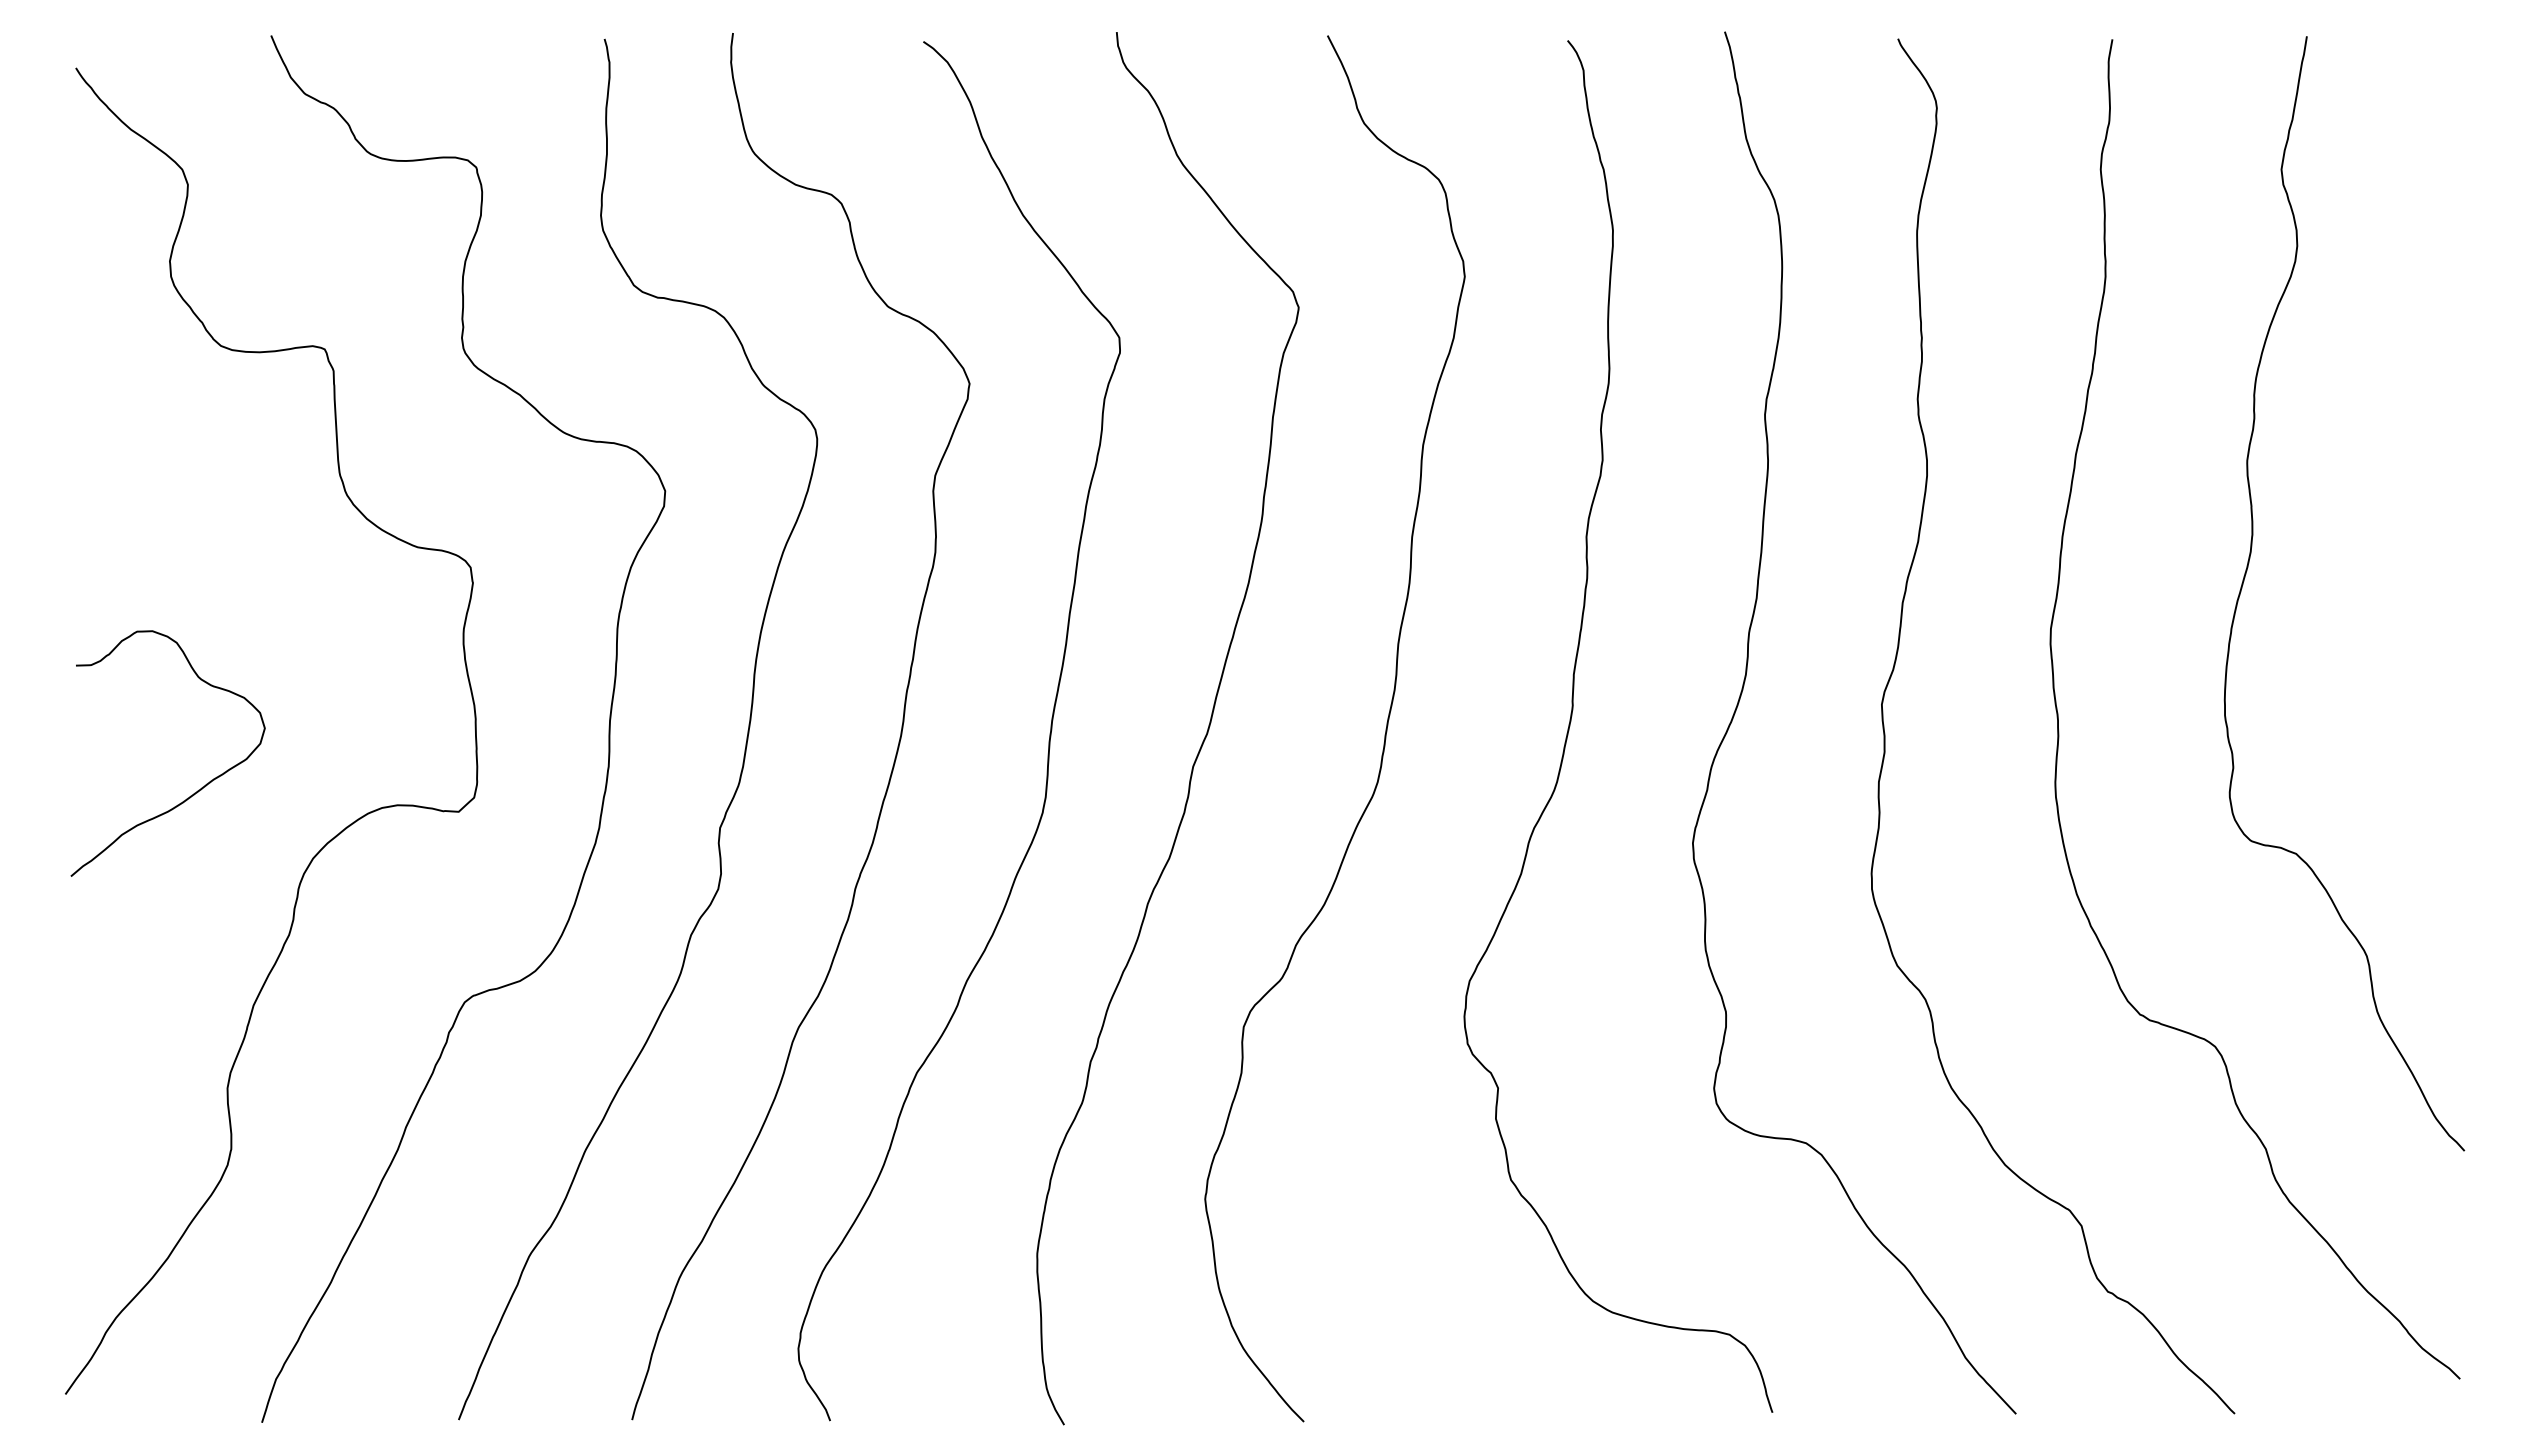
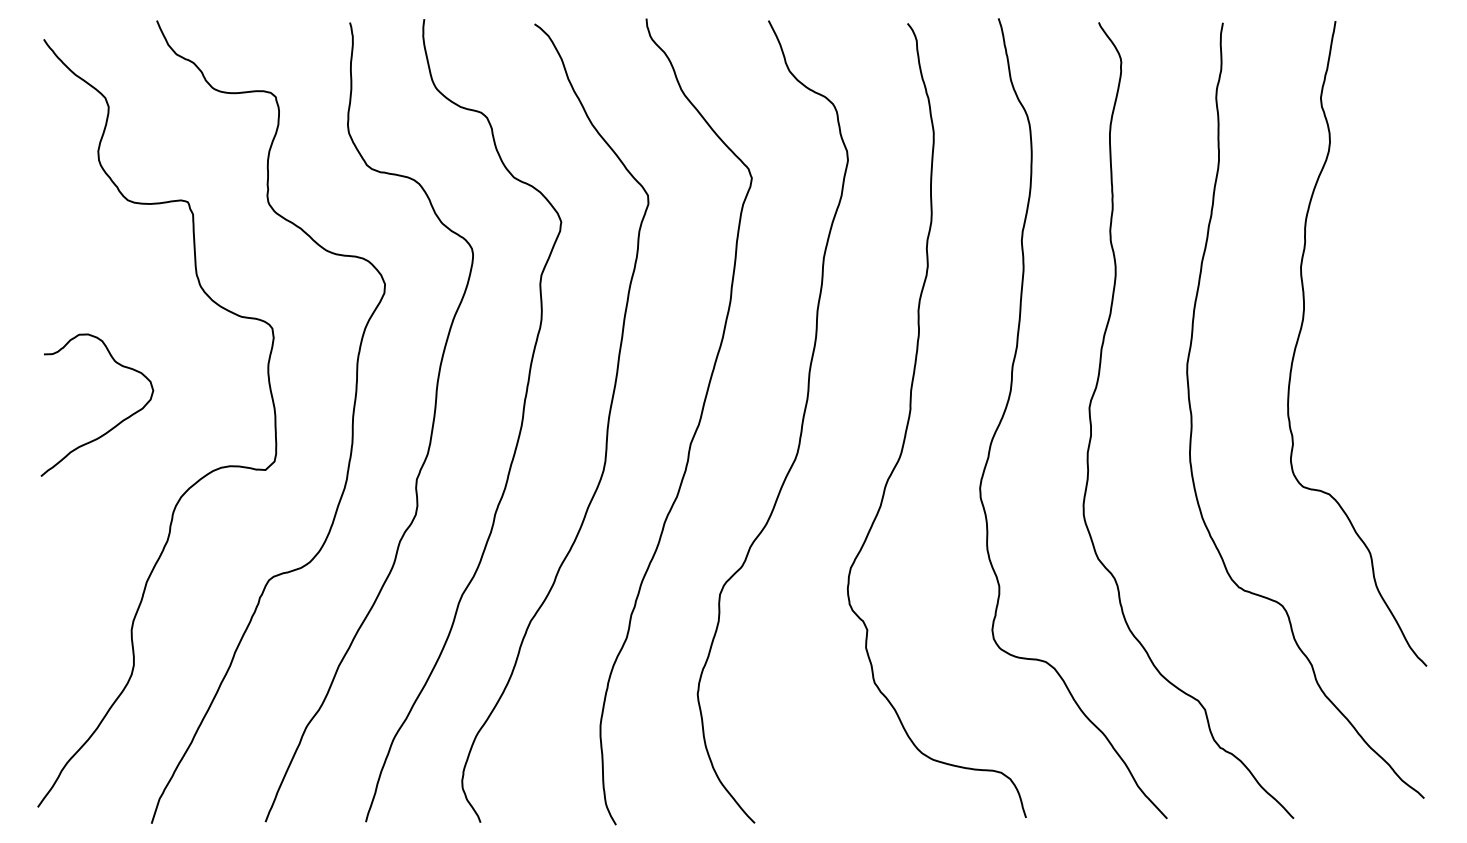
curve: (196, 790) -> (113, 426), moved

